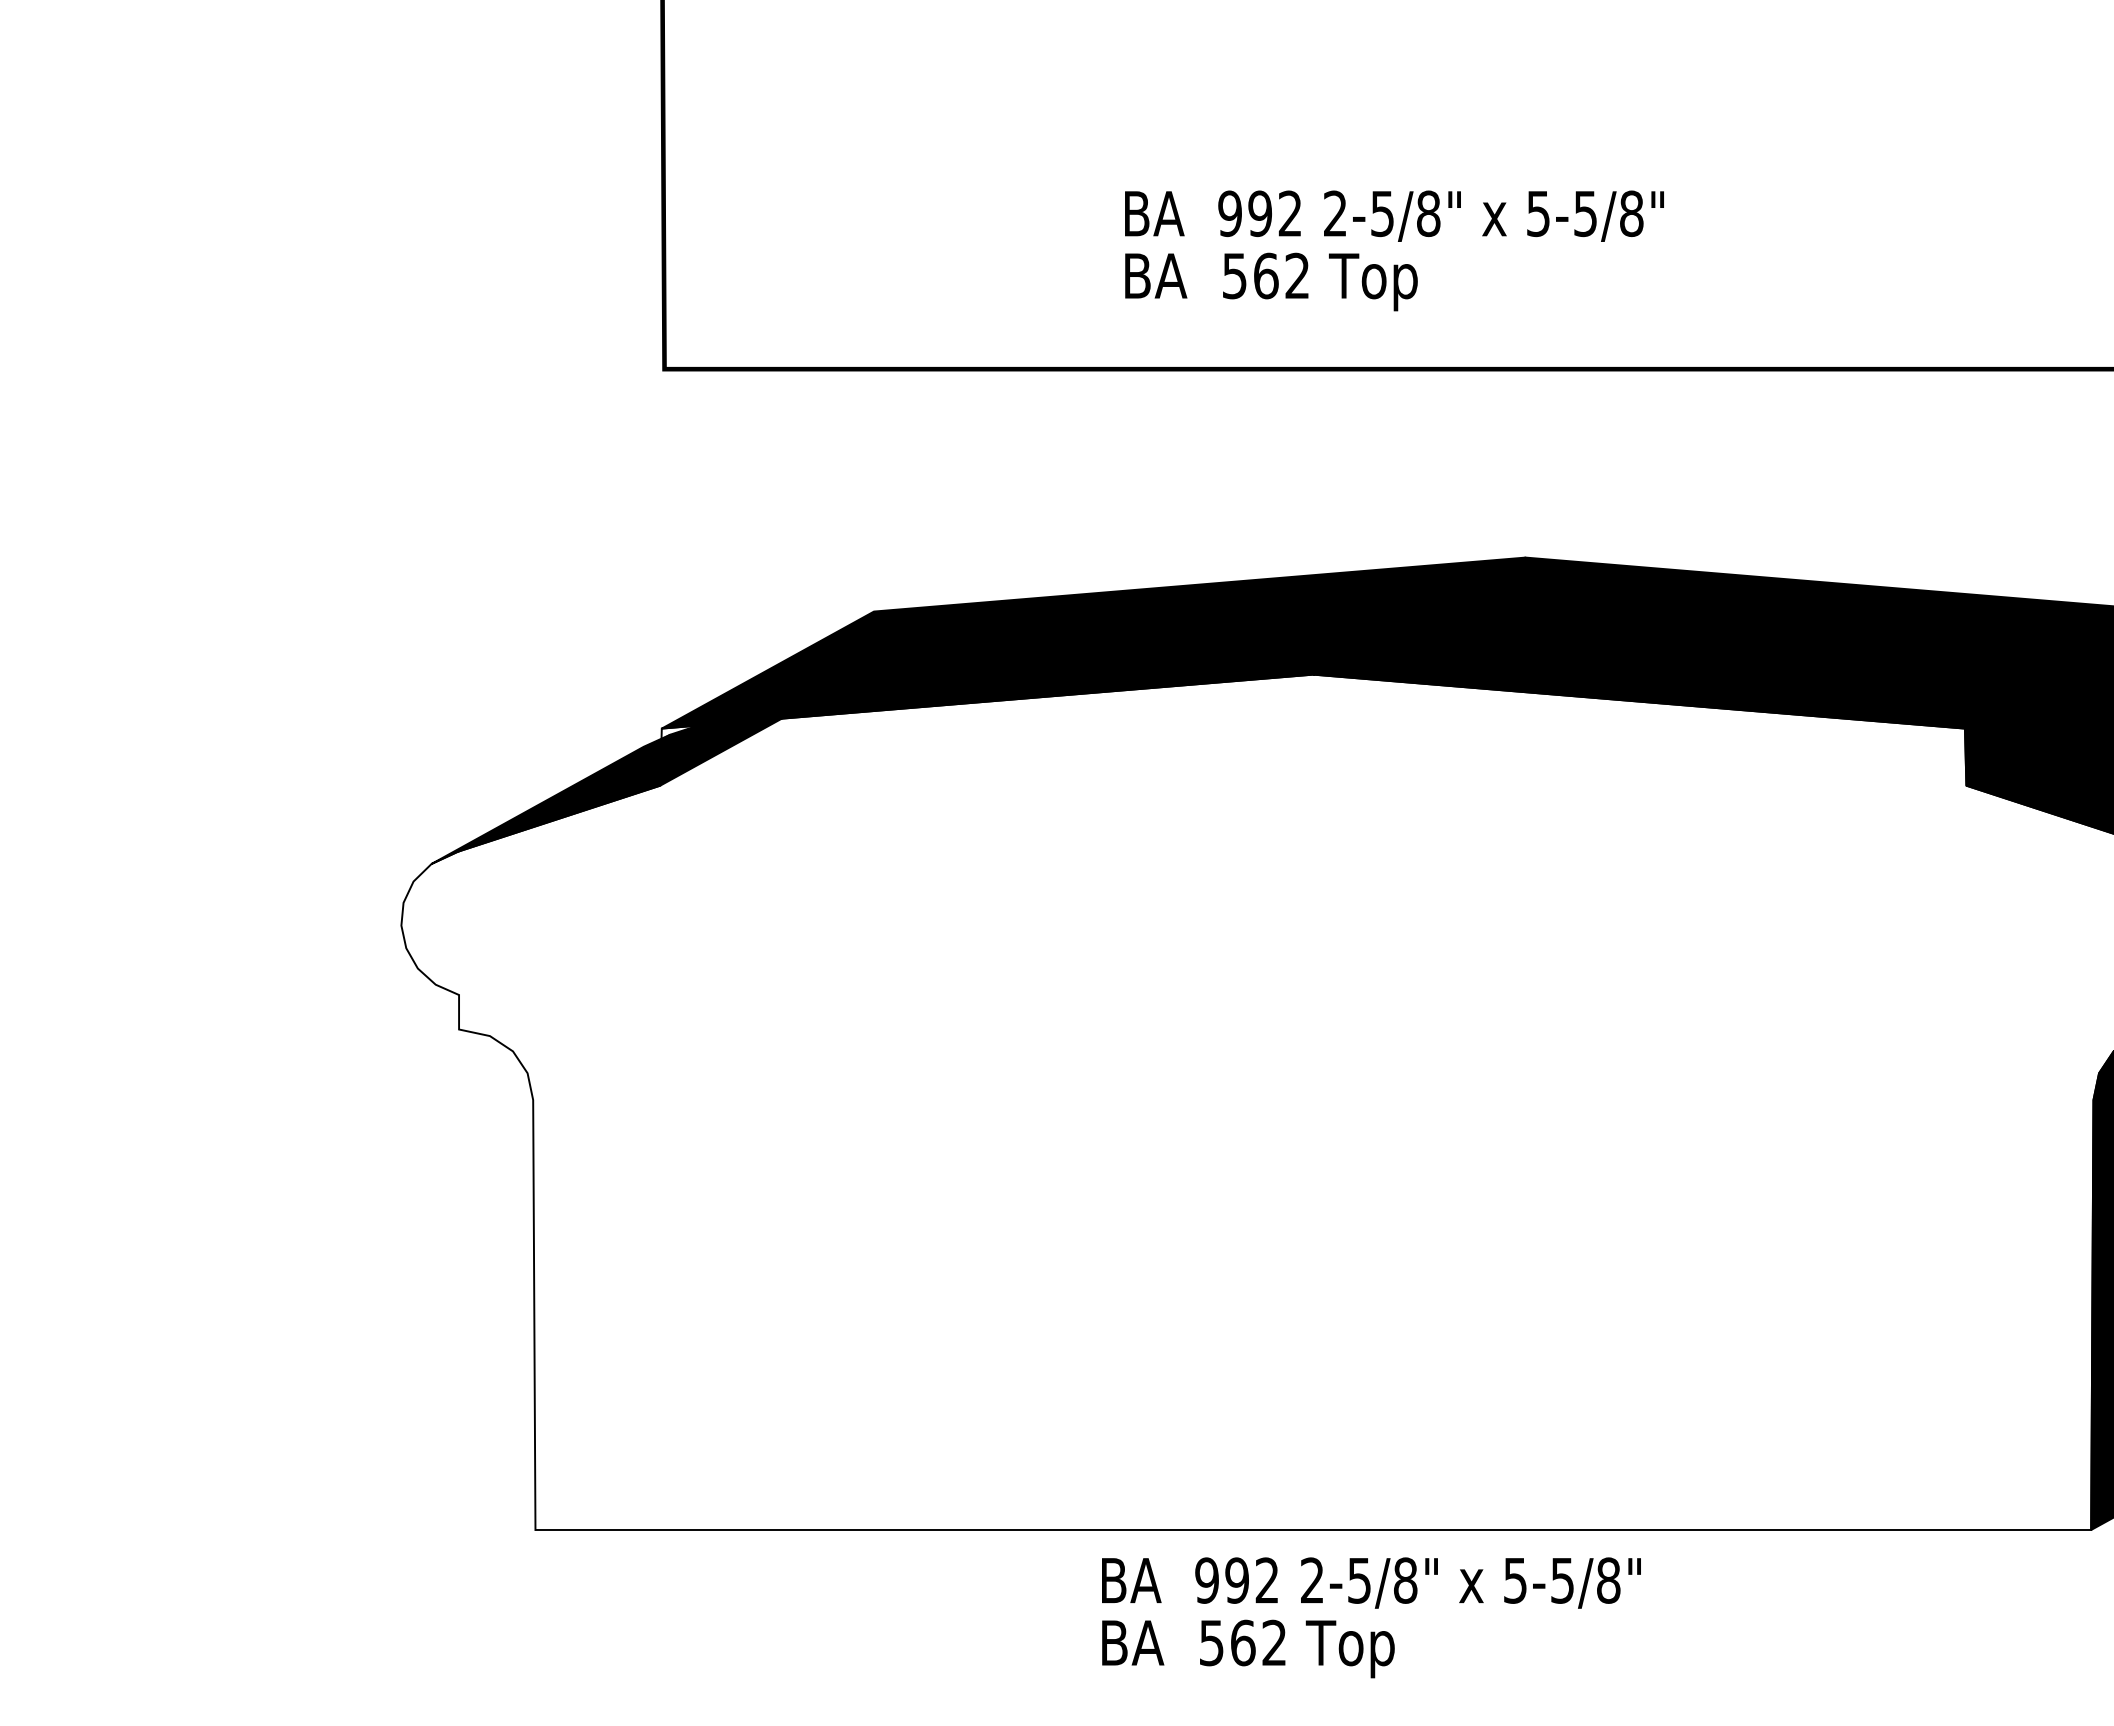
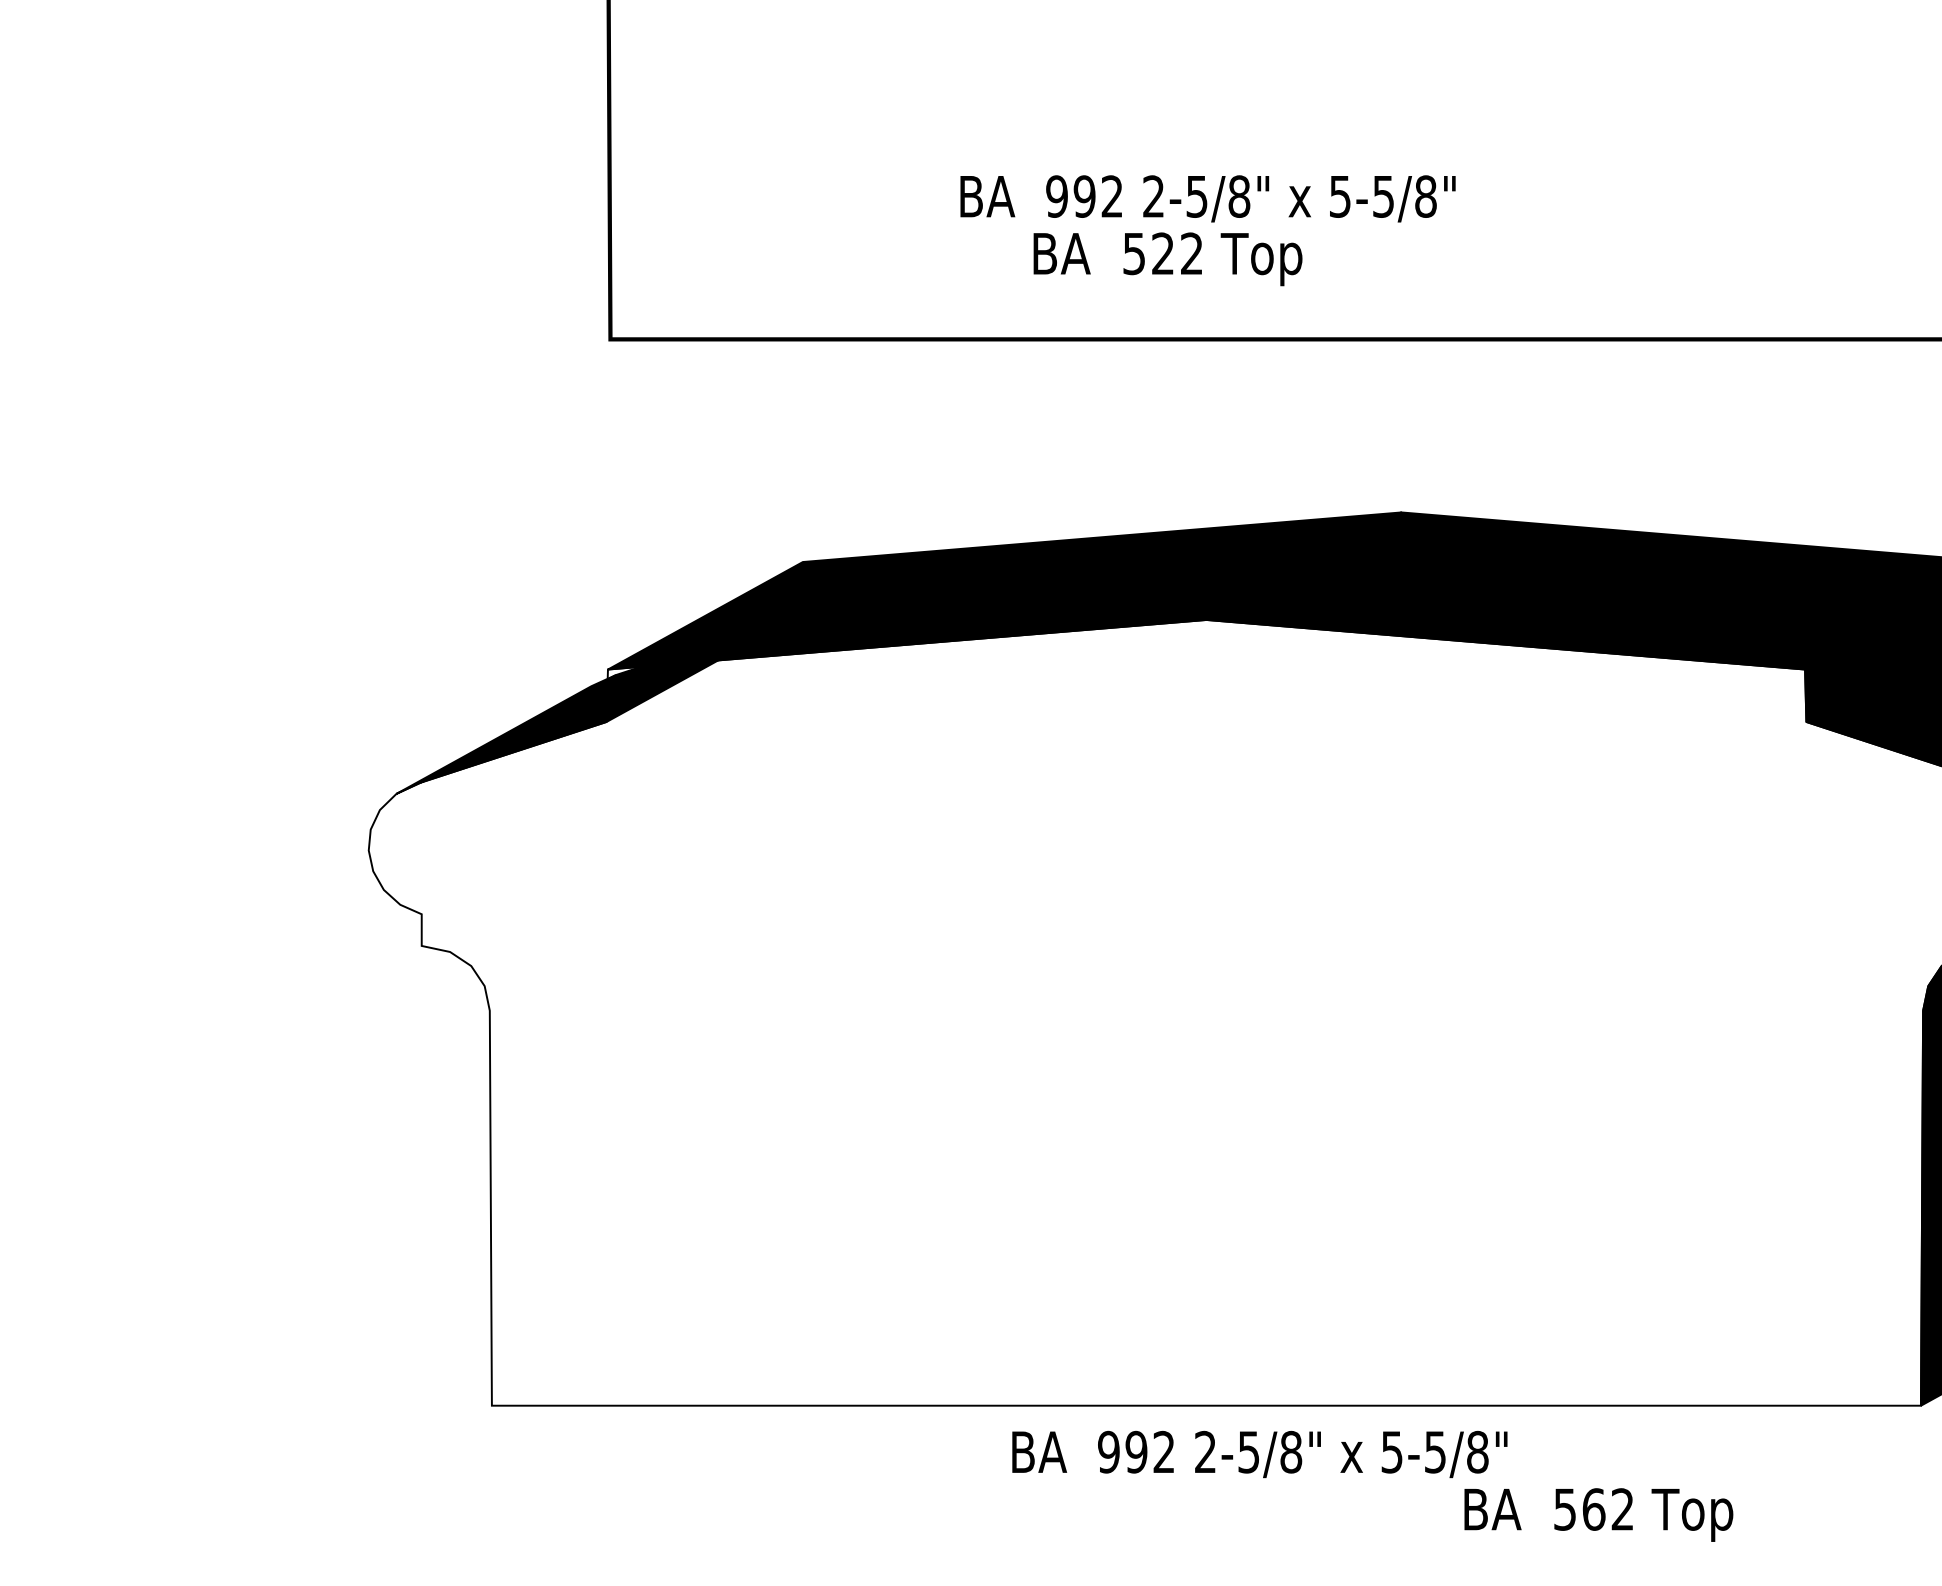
text: (1393, 215) -> (1207, 198), moved
text: (1266, 275) -> (1163, 253), 562 -> 522
text: (1248, 1648) -> (1598, 1514), moved

